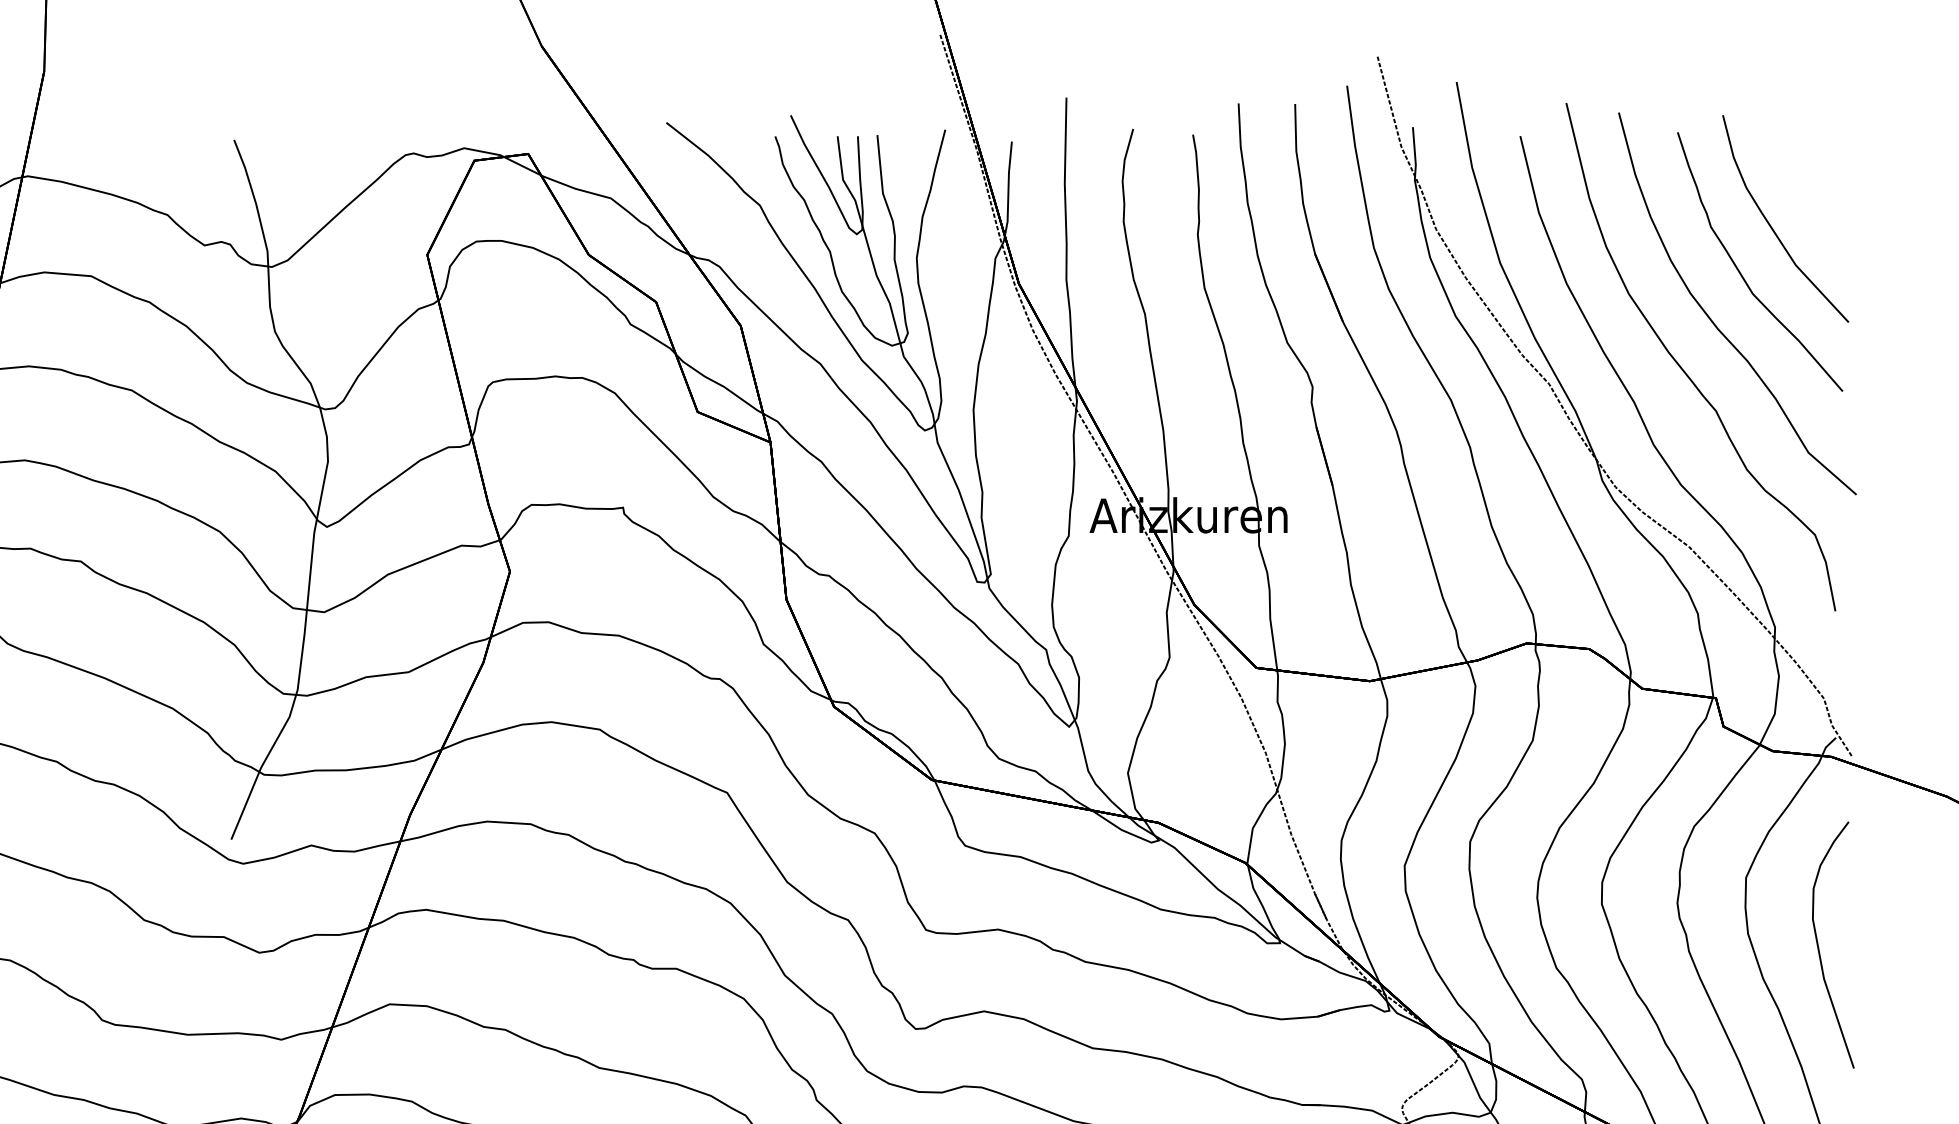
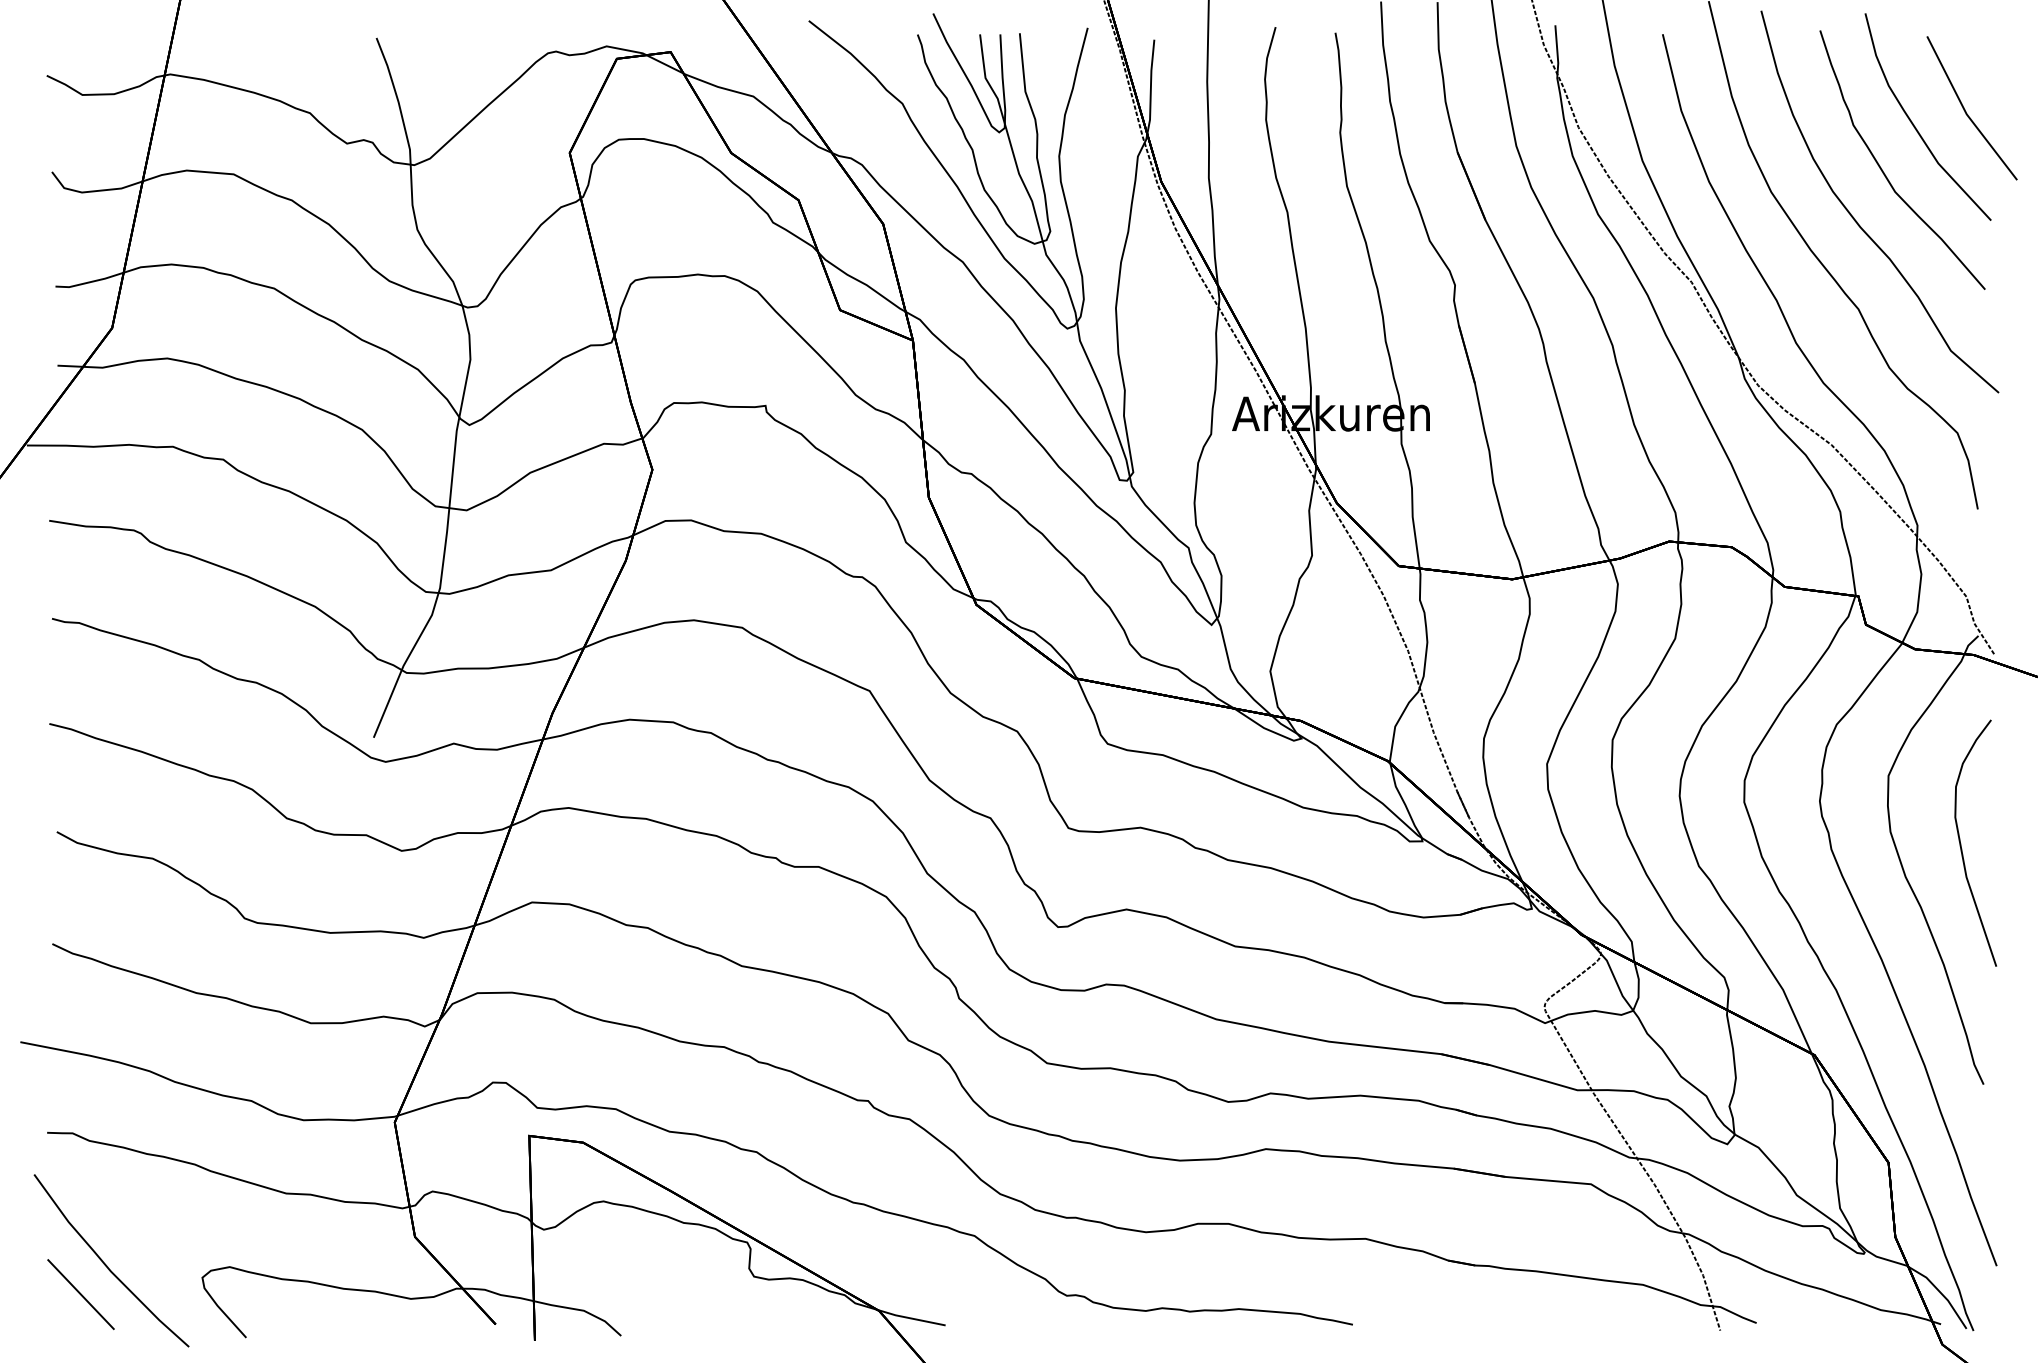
part: (1829, 210) -> (1971, 108), added

